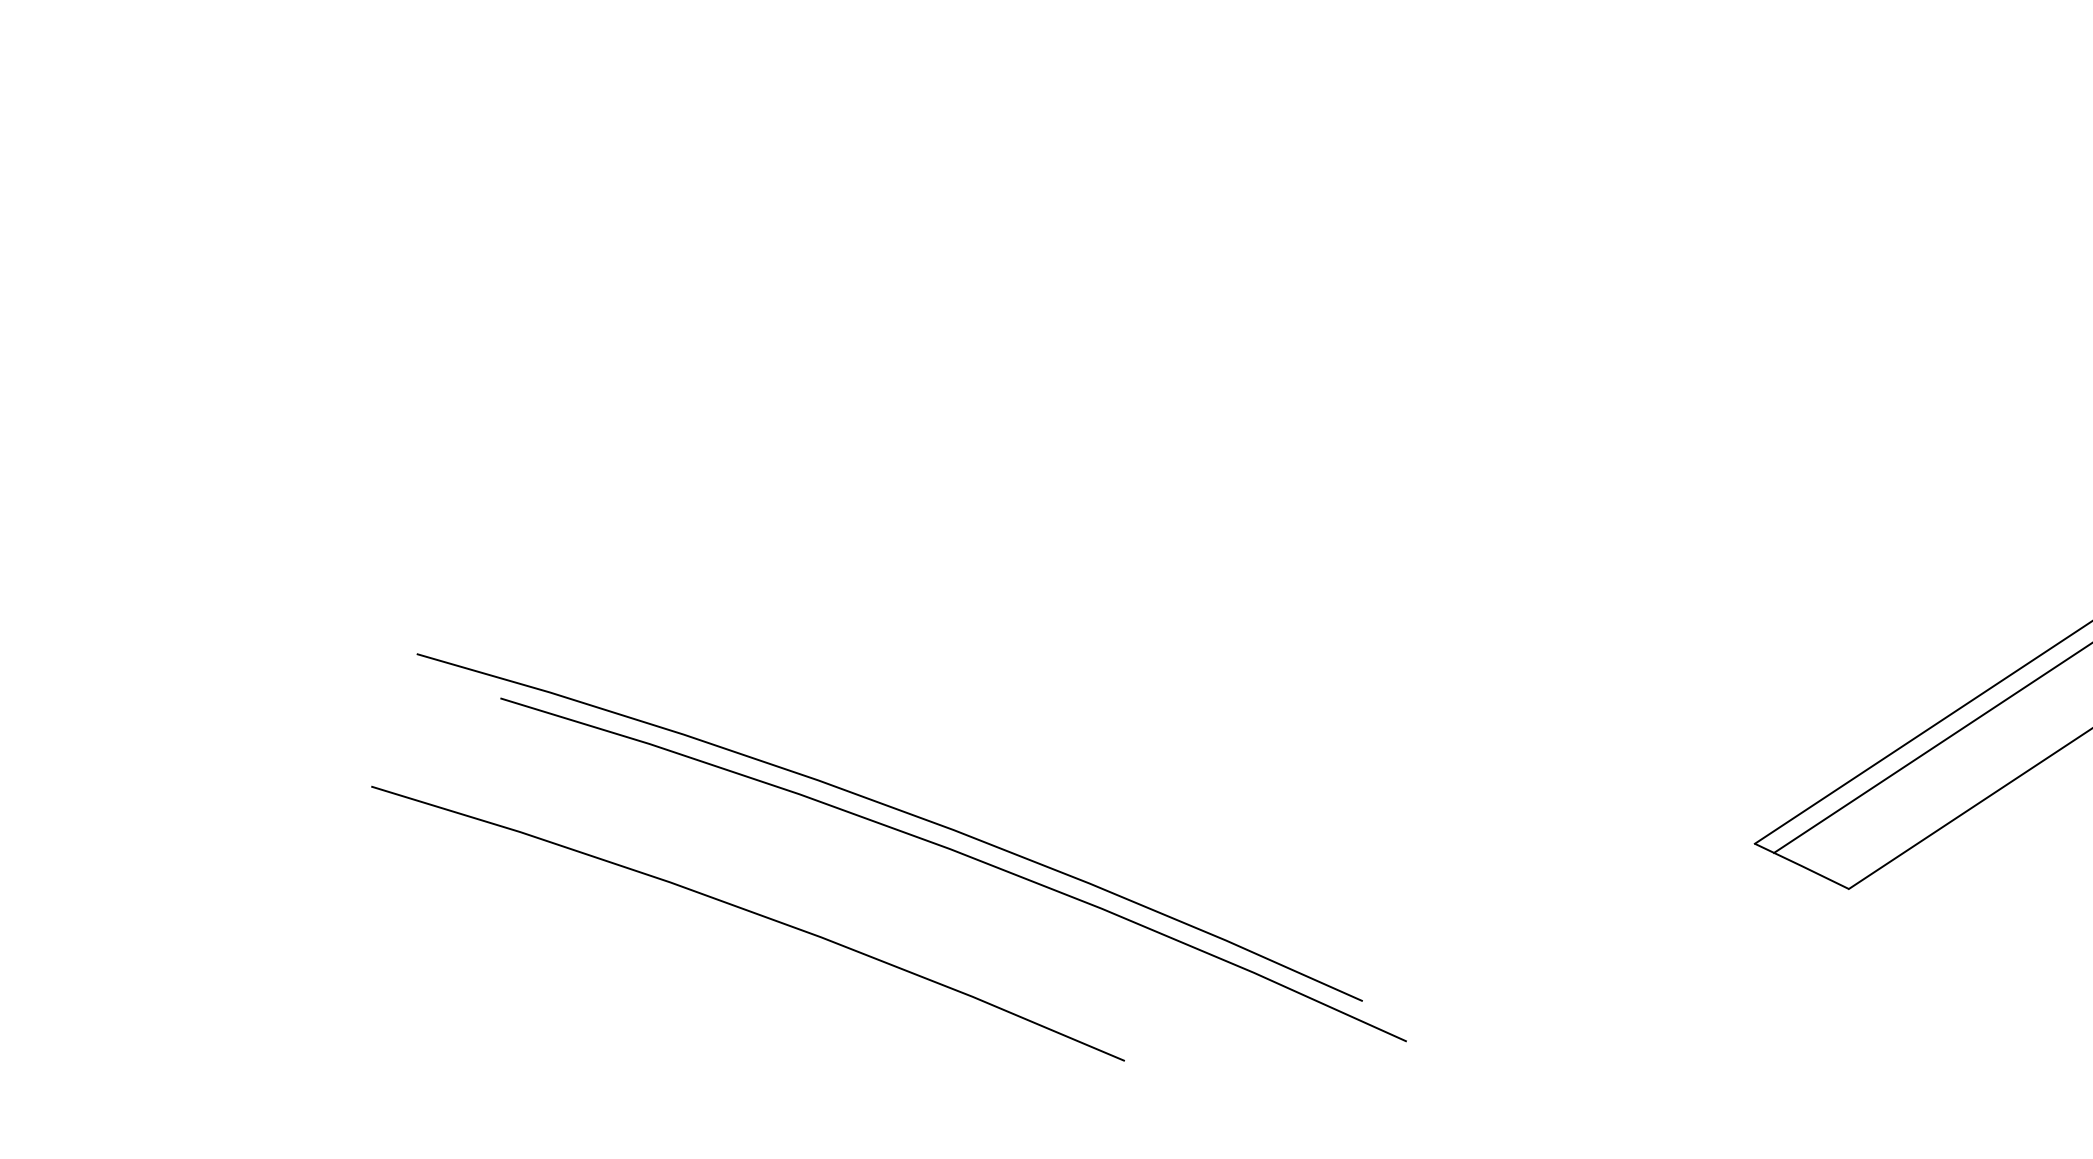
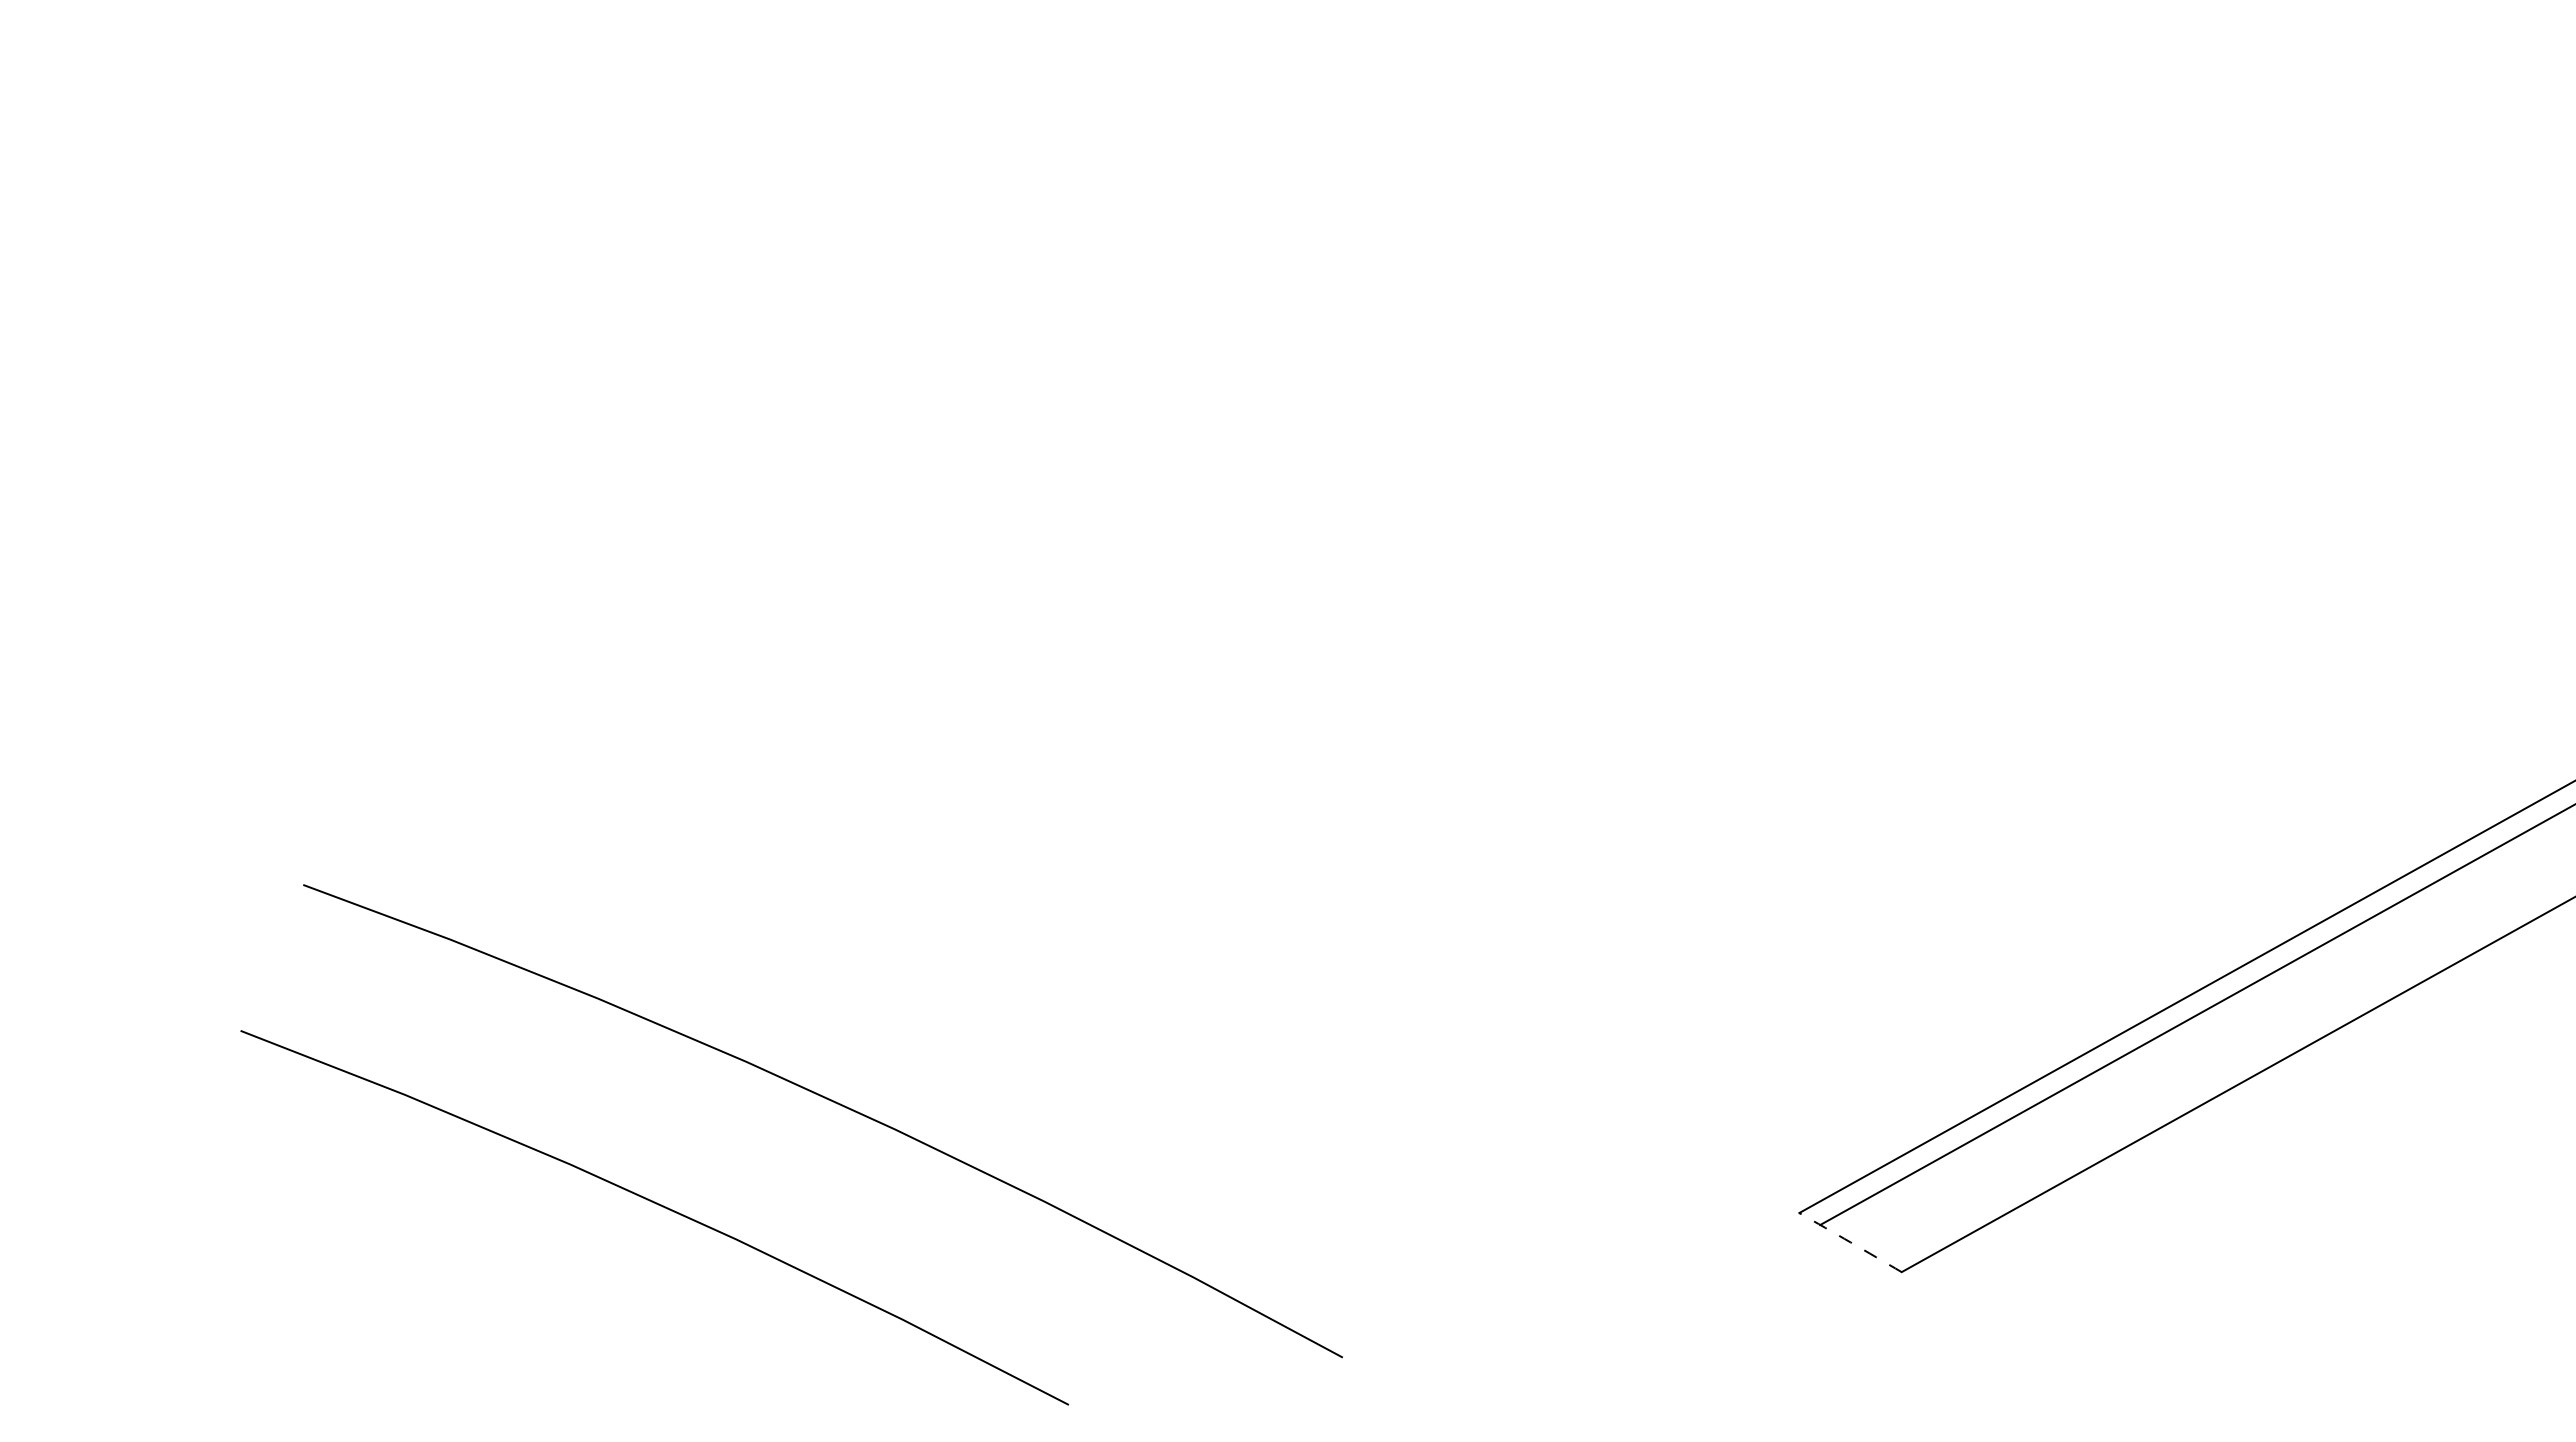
curve: (958, 853) -> (898, 1156), removed
arc: (1801, 866) -> (1850, 1242), solid -> dashed

